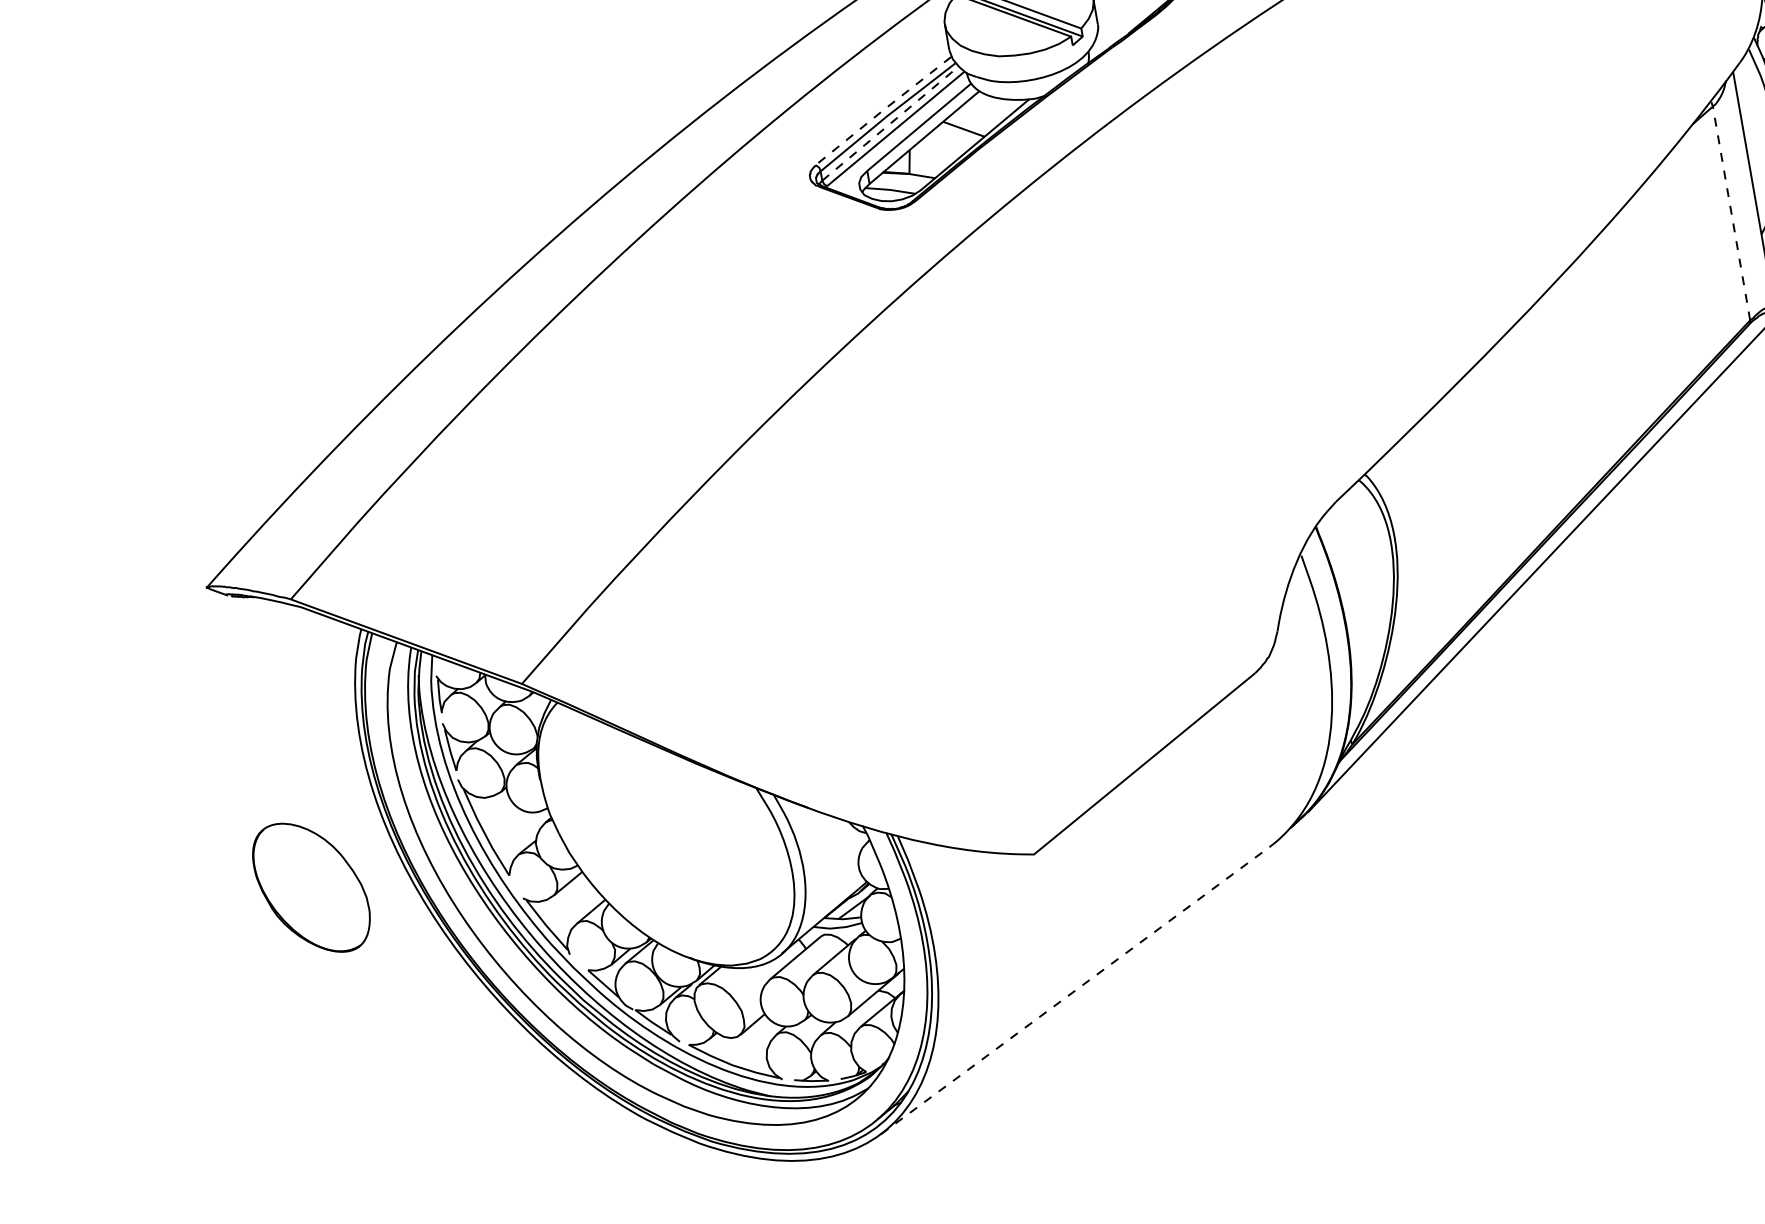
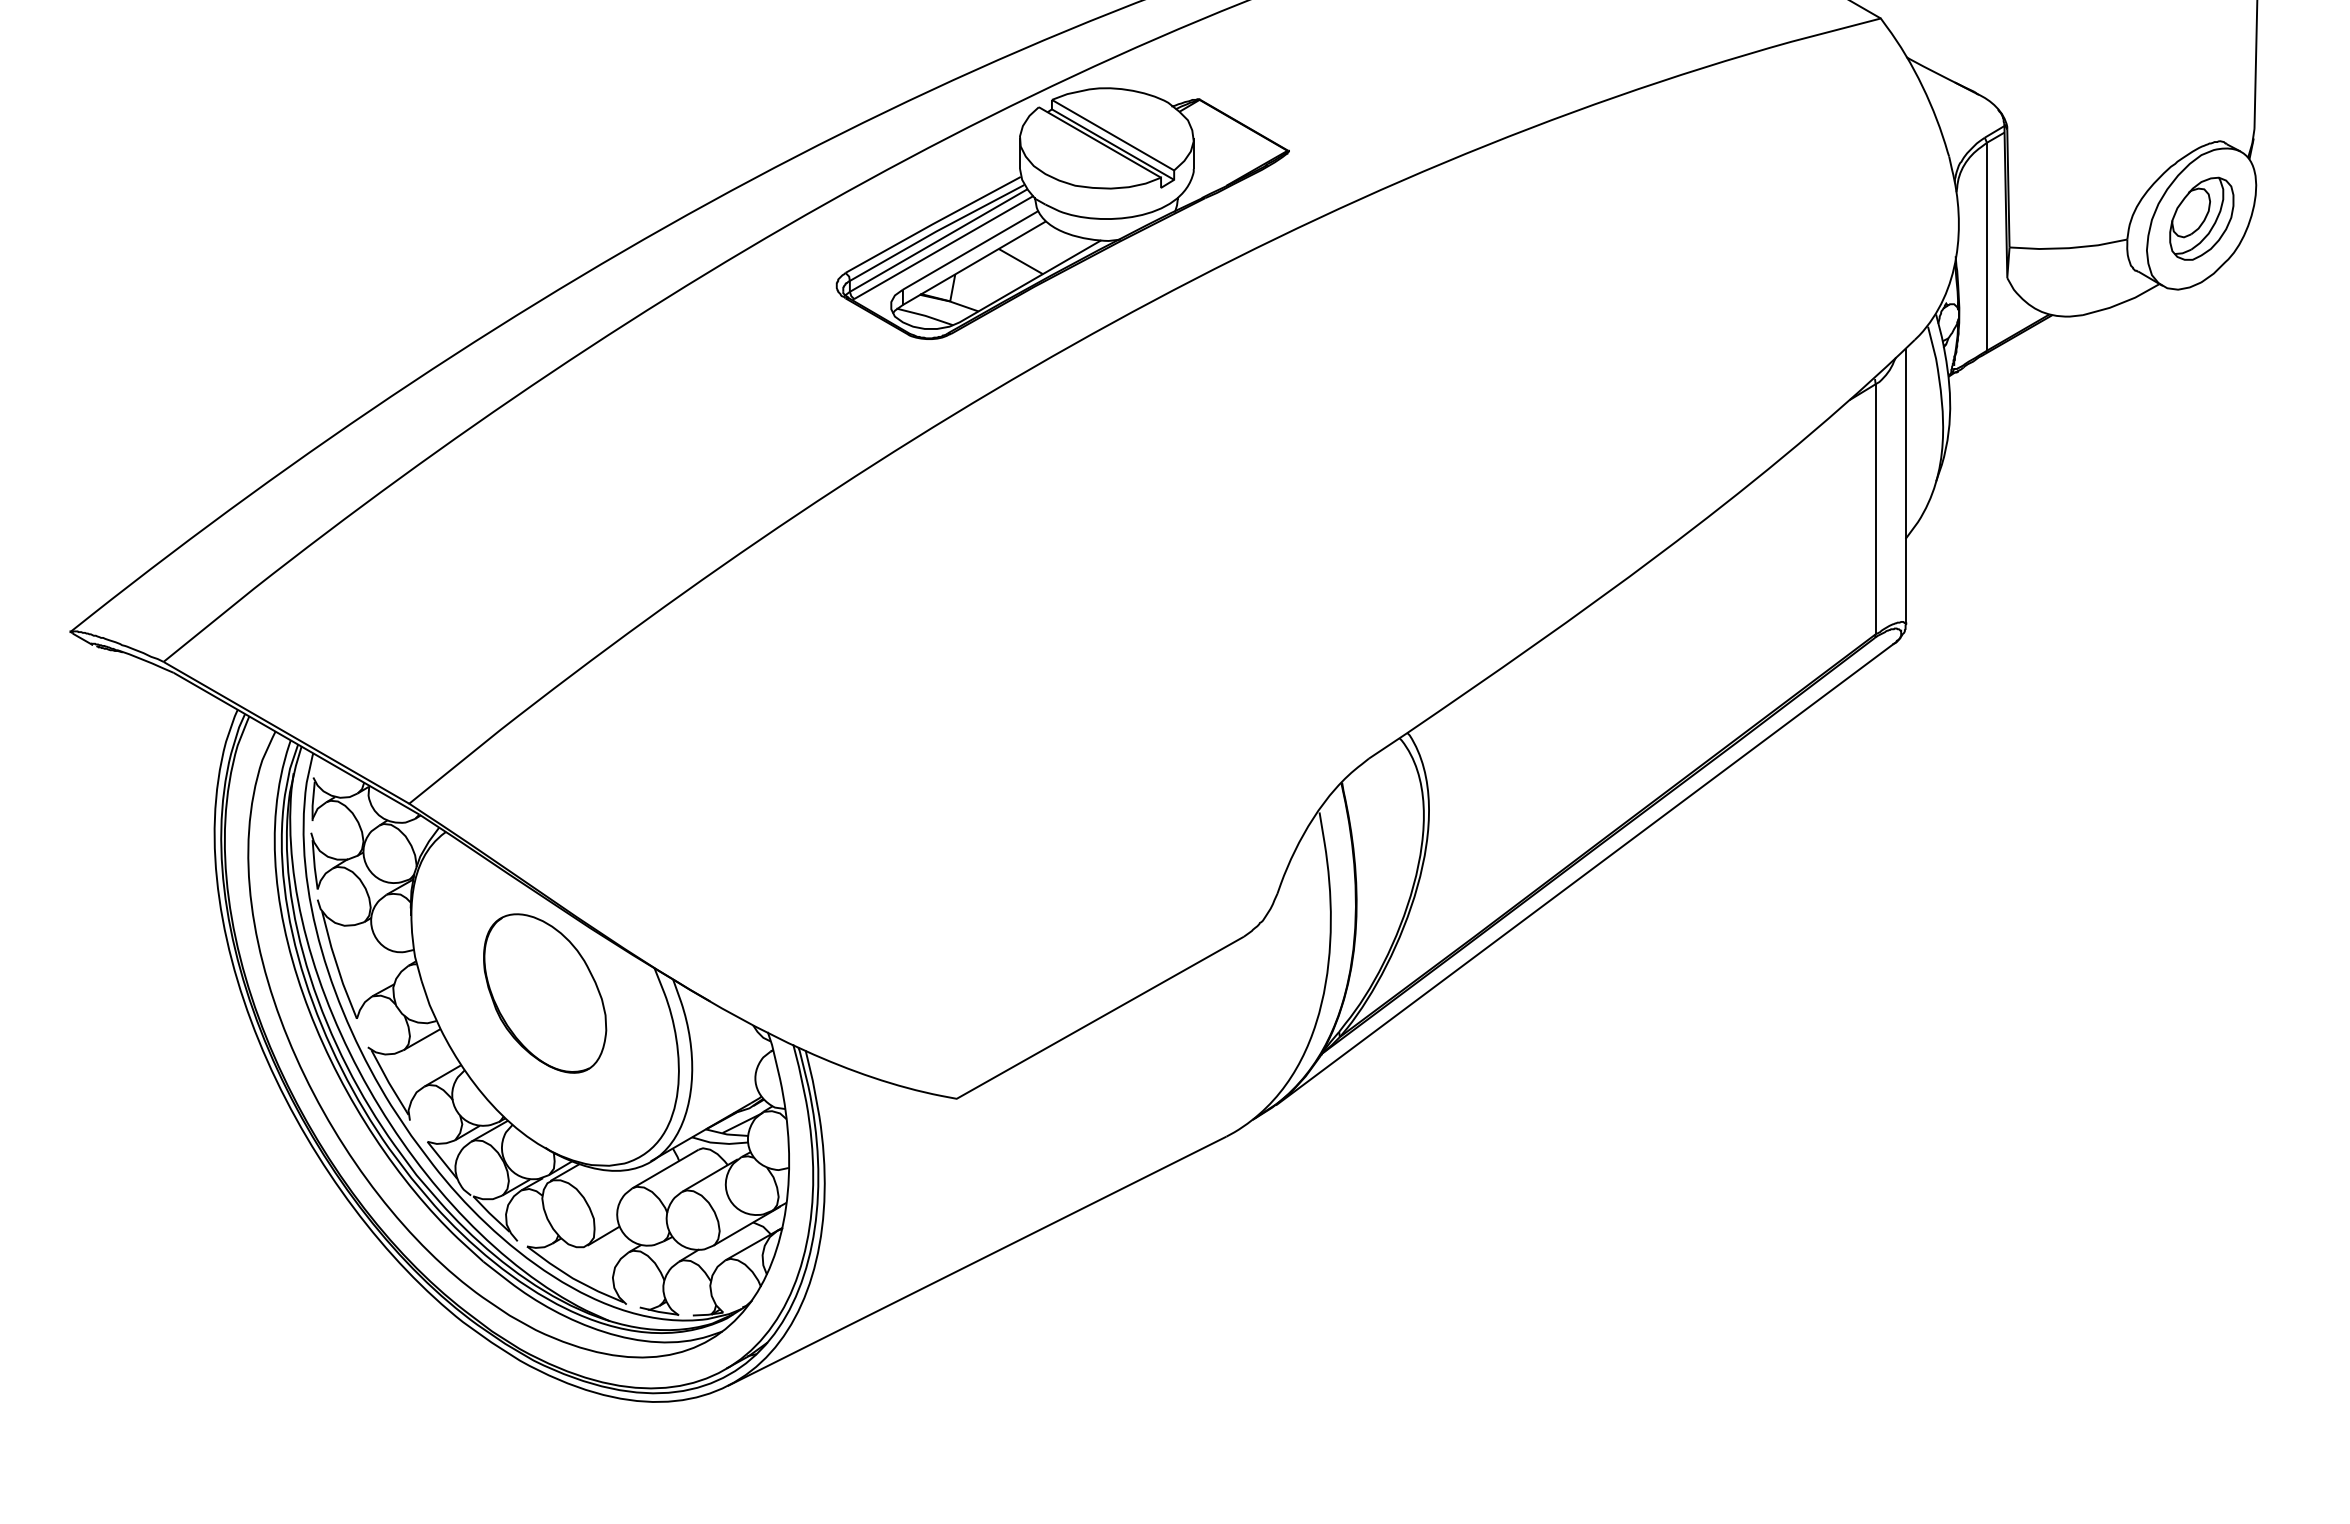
line: (882, 110) -> (932, 224), dashed -> solid
line: (891, 123) -> (939, 240), dashed -> solid
line: (1731, 212) -> (1875, 508), dashed -> solid
part: (312, 887) -> (545, 993), moved
line: (1075, 990) -> (977, 1261), dashed -> solid

